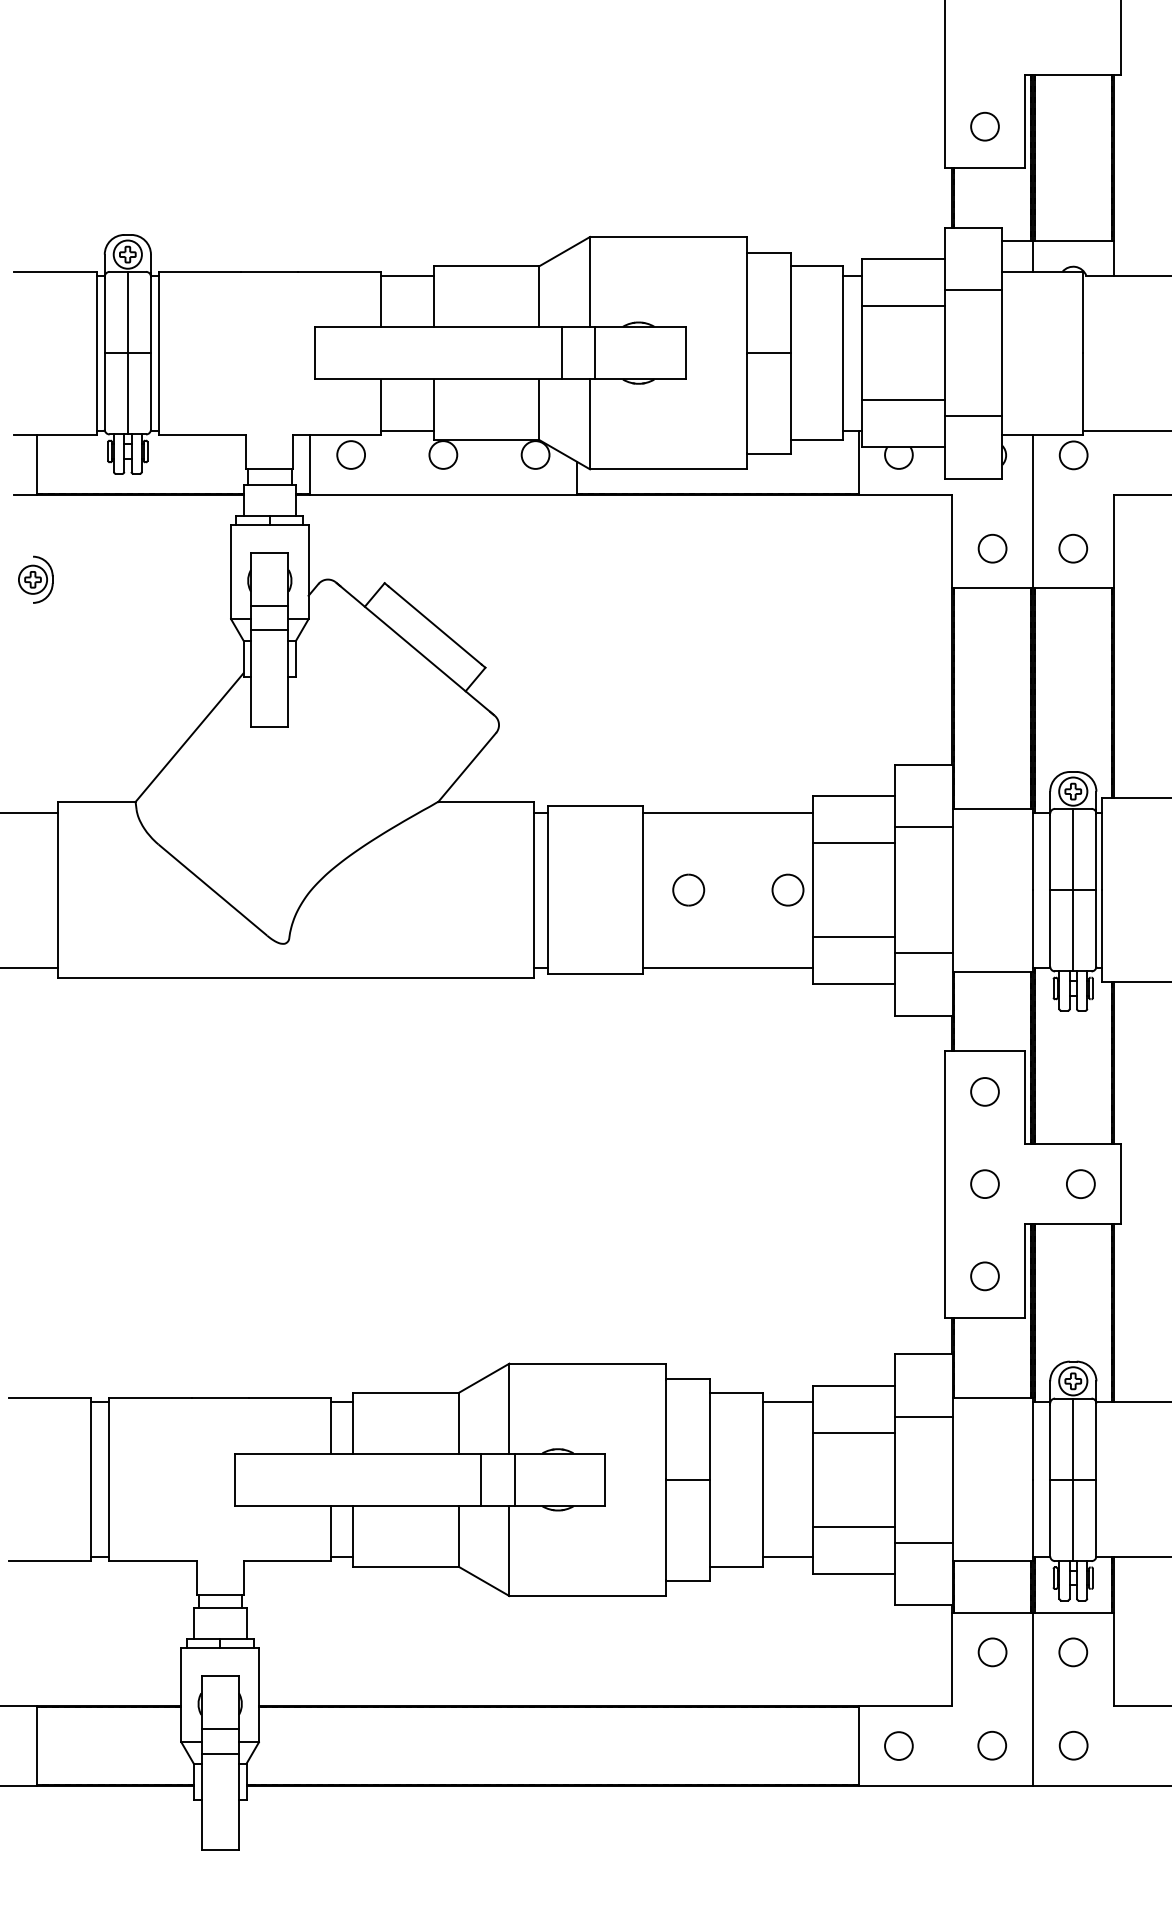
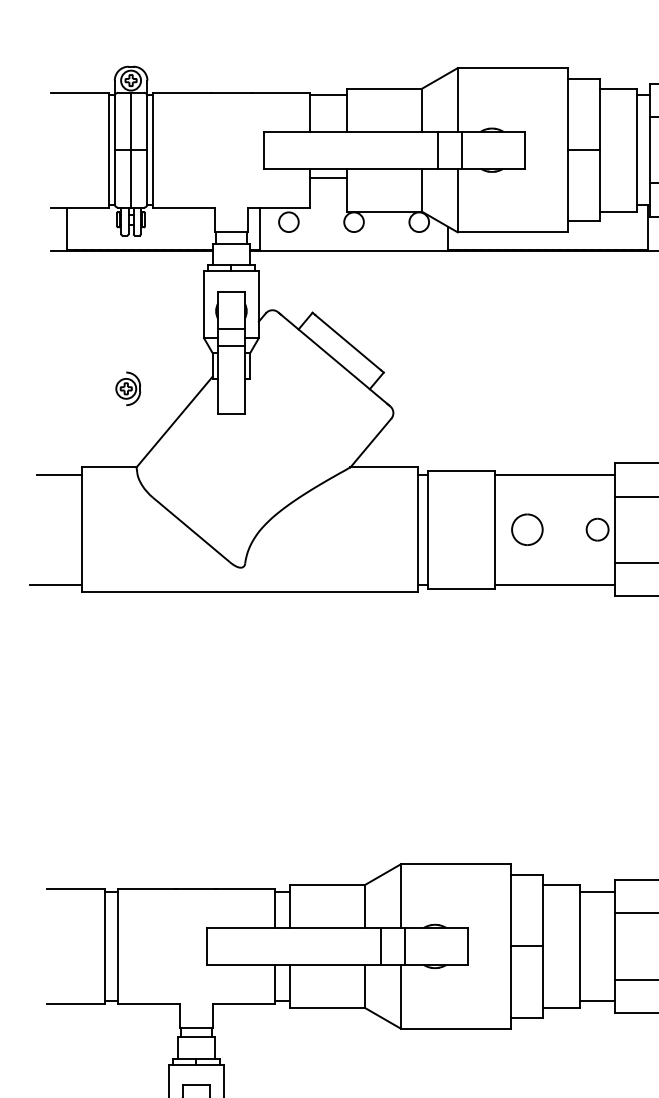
line: (406, 430) -> (328, 177), moved
part: (35, 579) -> (128, 388), moved
part: (688, 889) -> (527, 529), size x1.4

